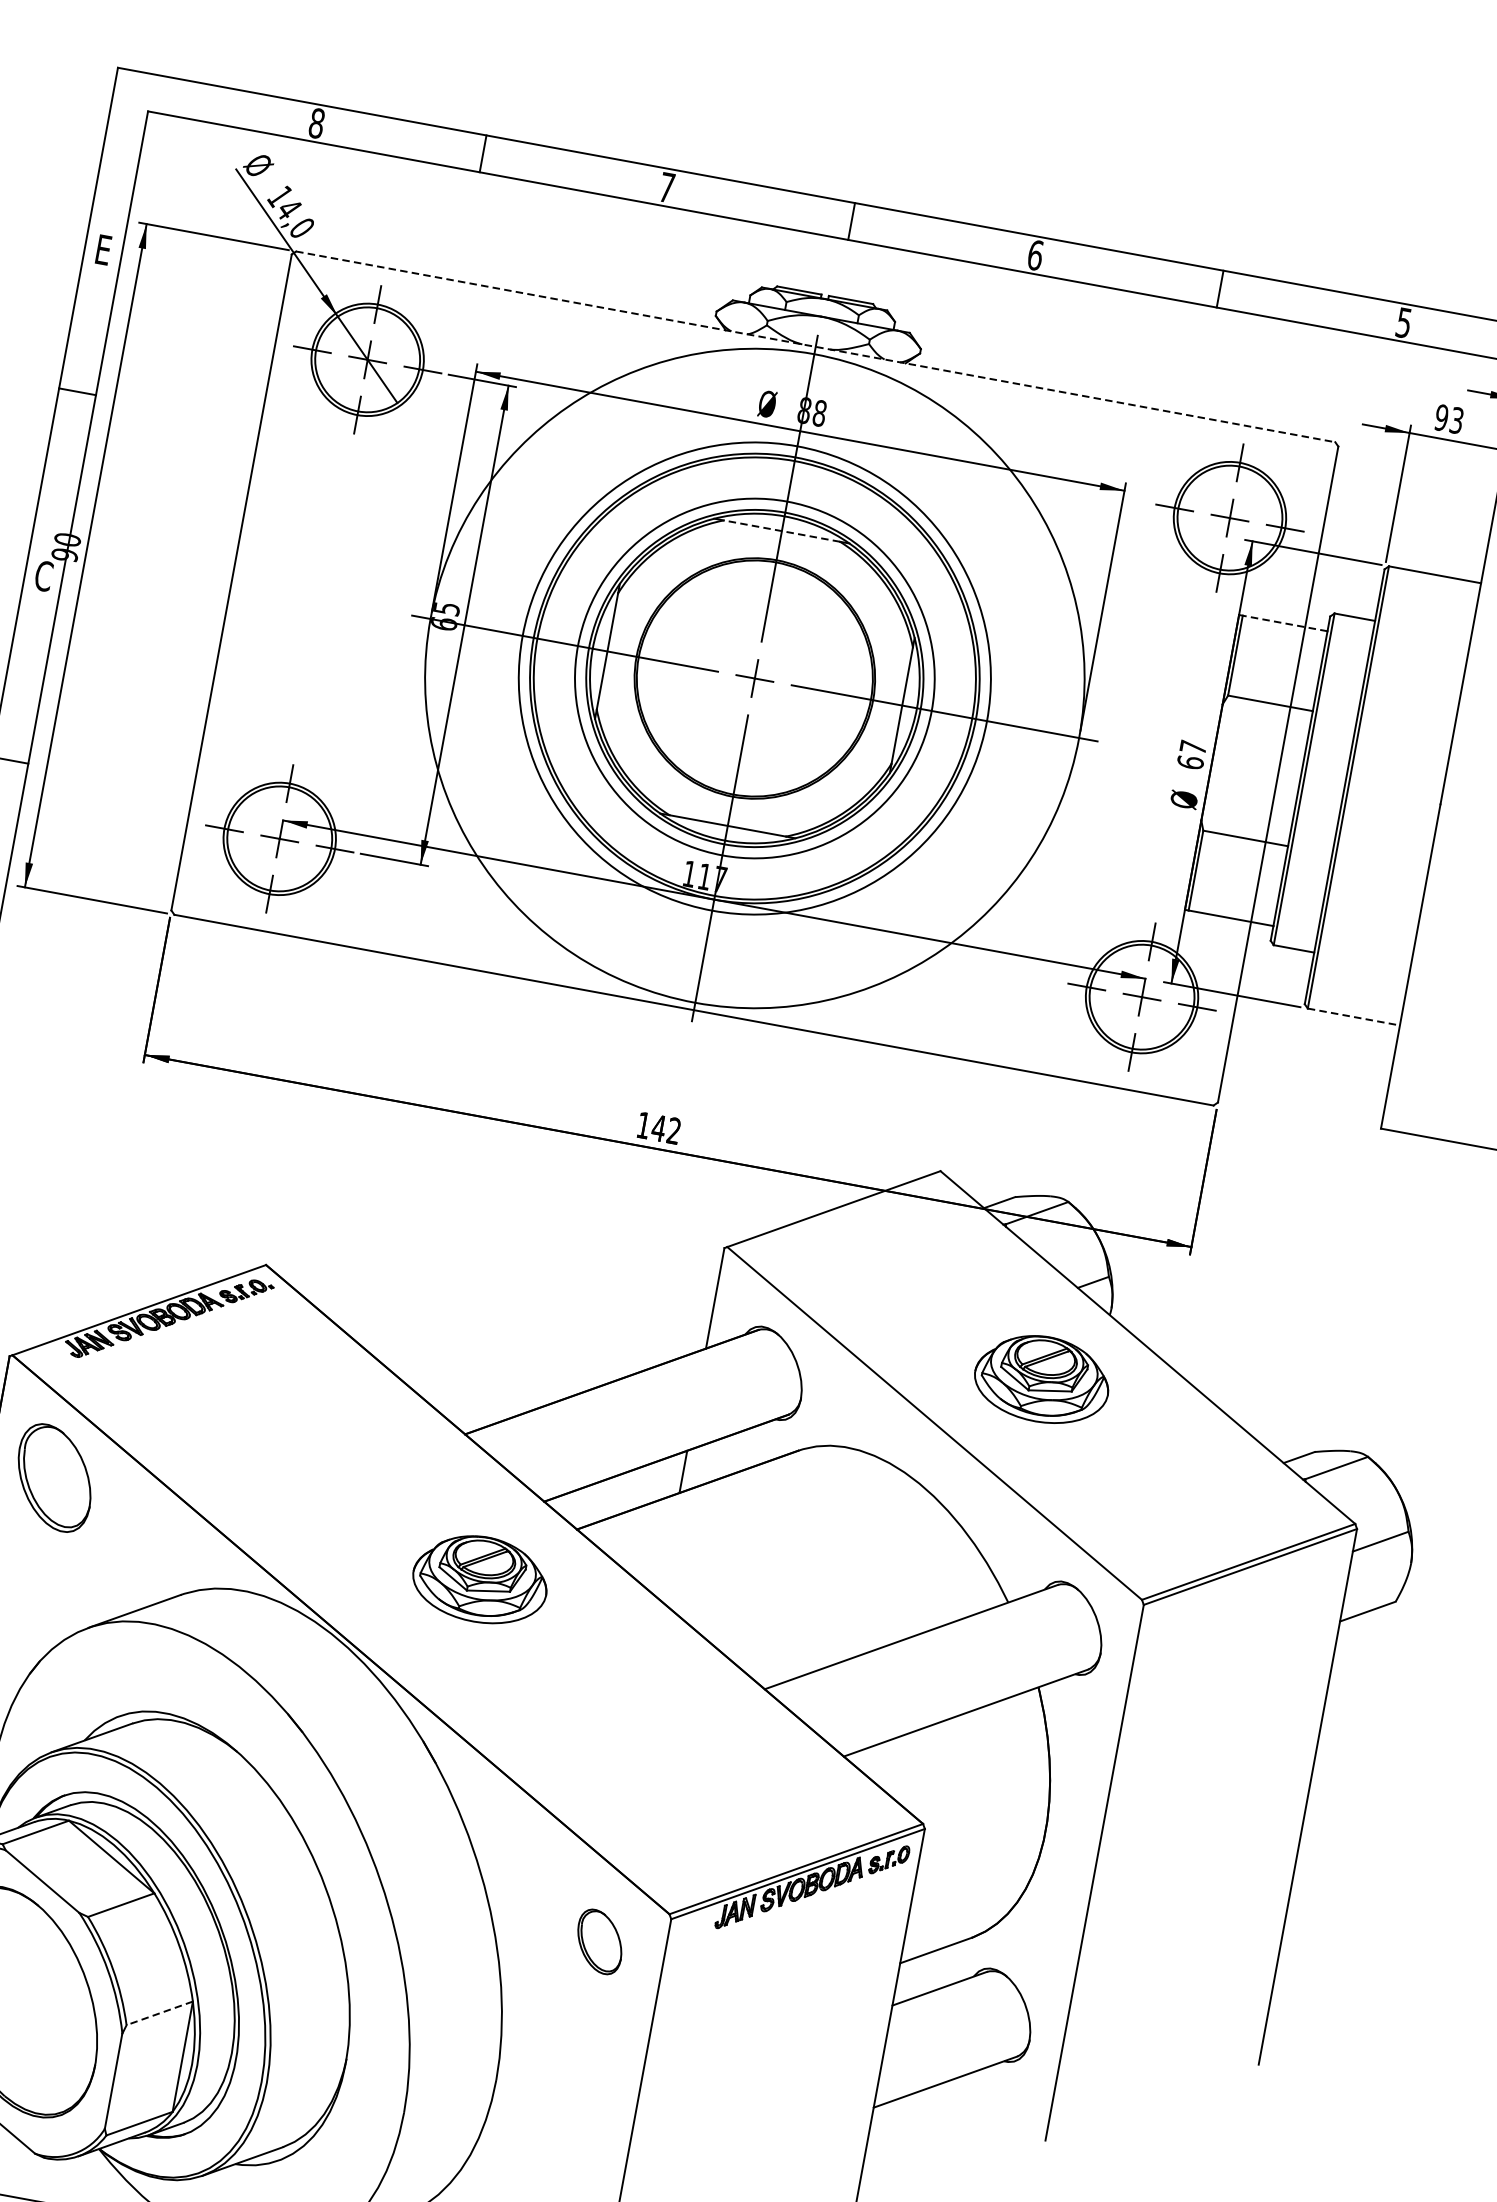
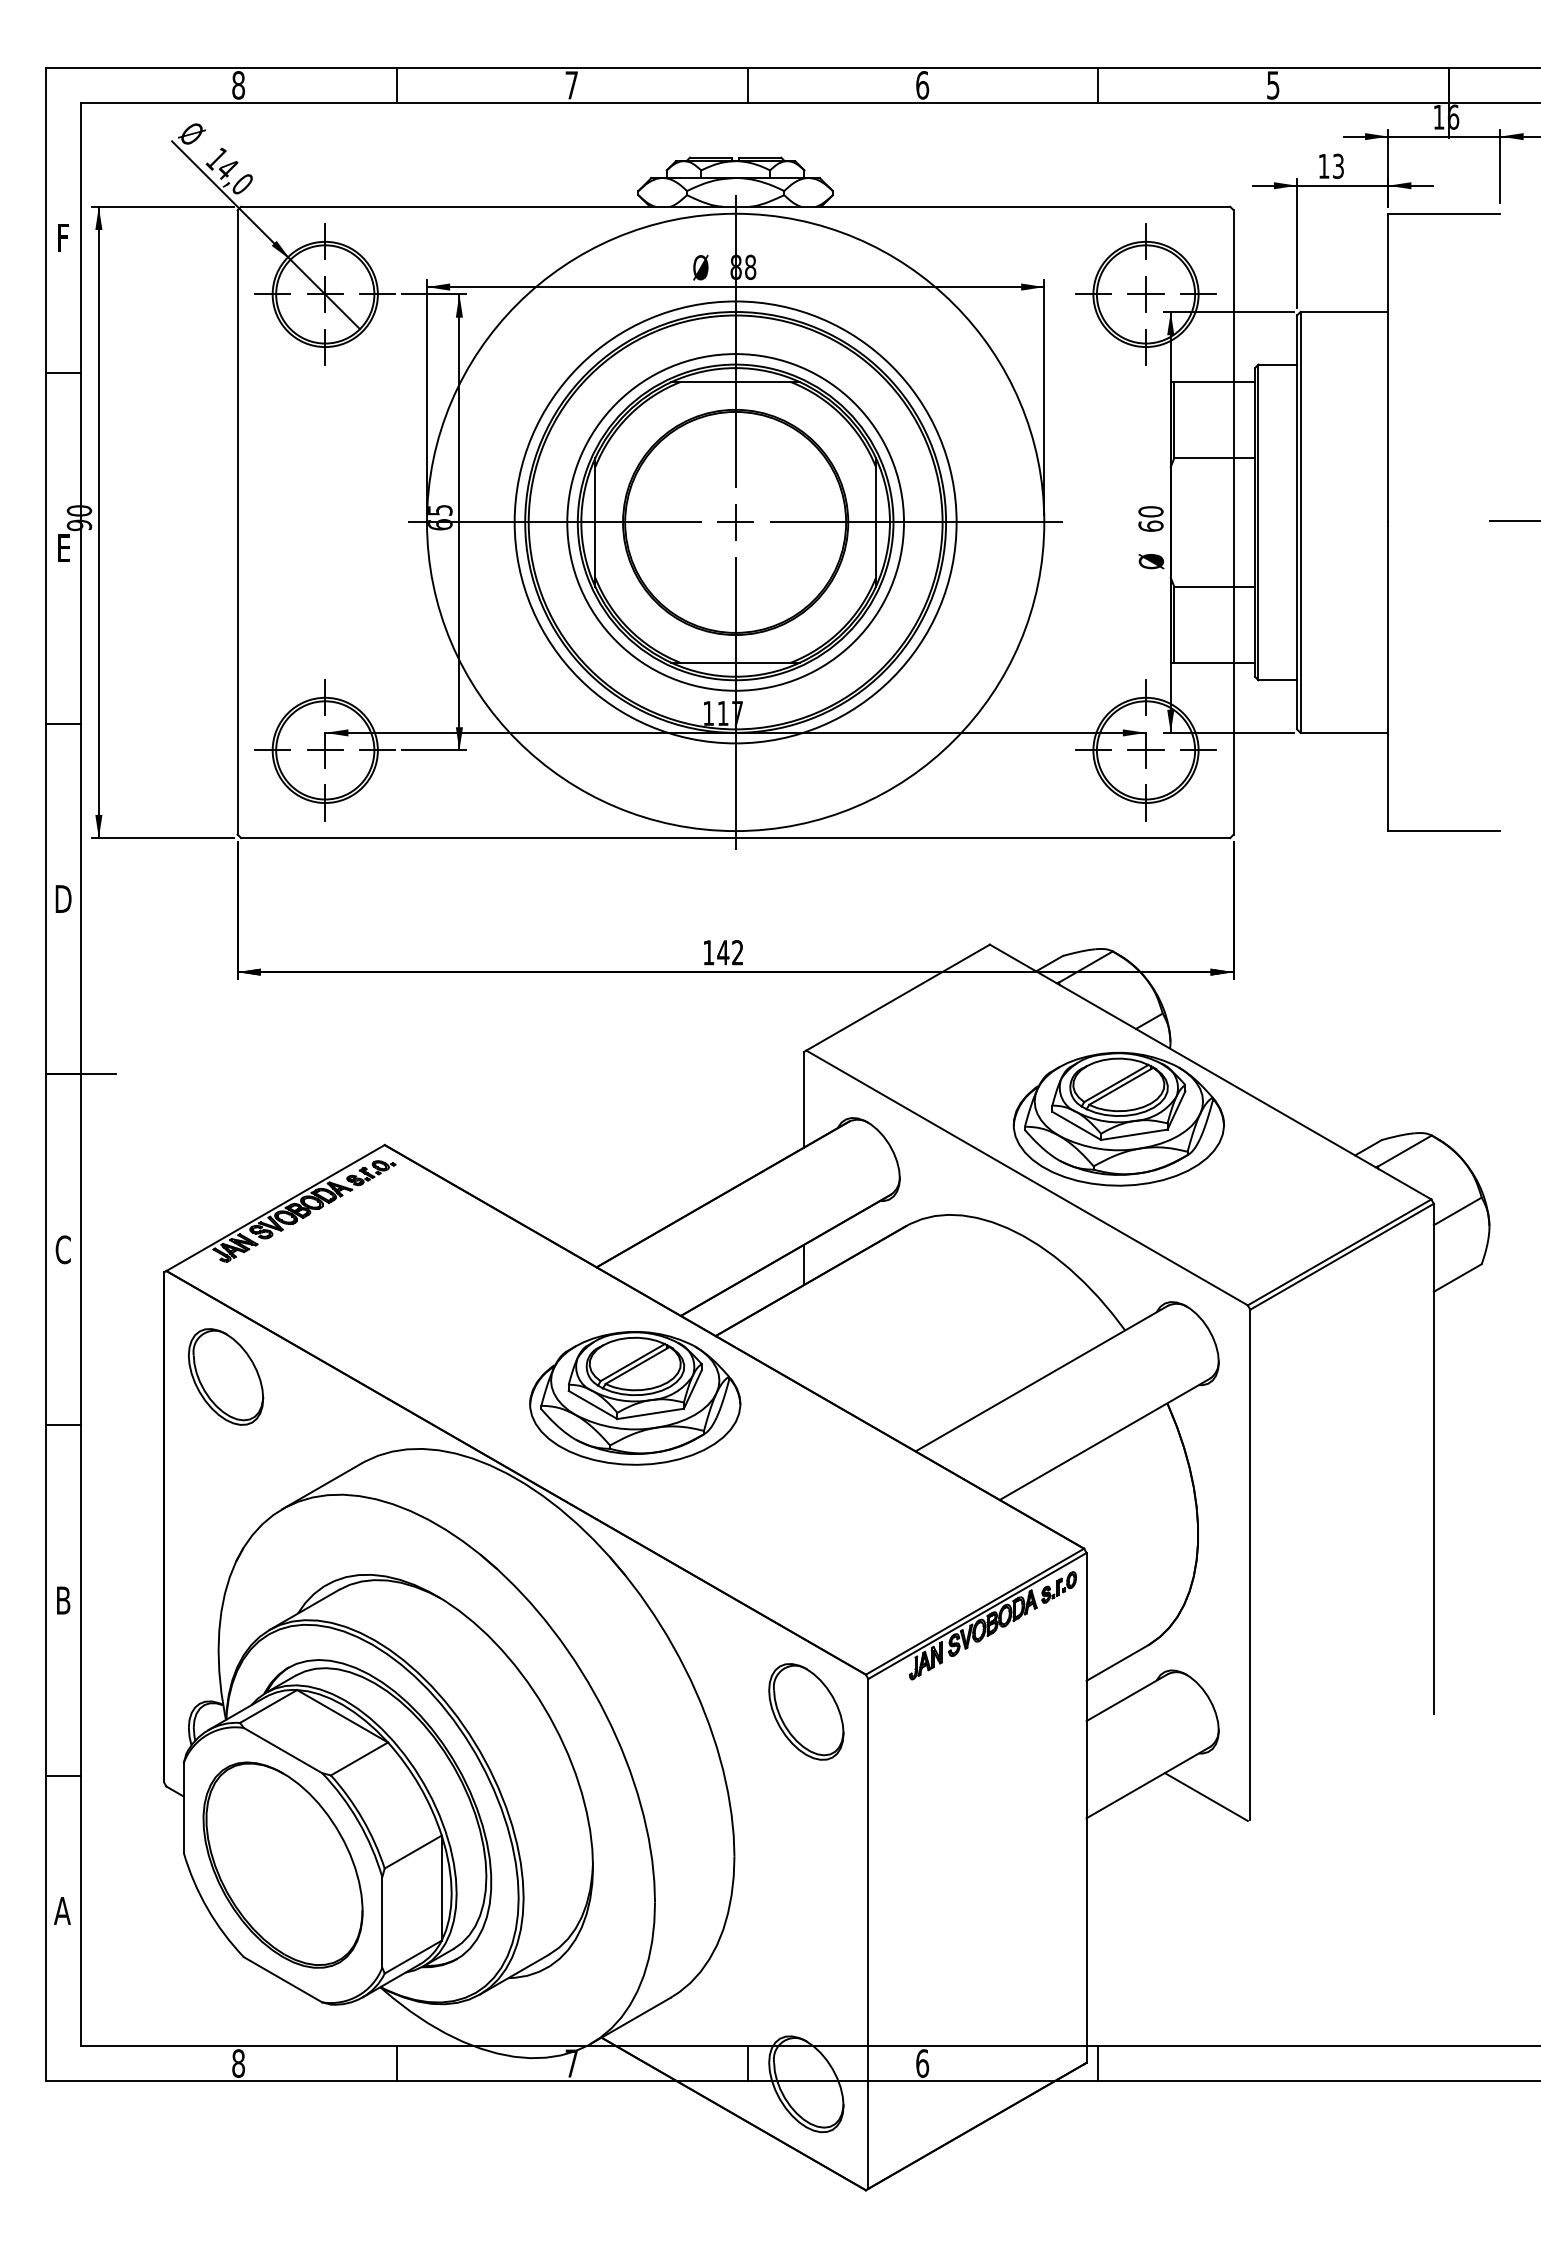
text: (104, 249) -> (64, 237), E -> F
line: (815, 346) -> (735, 206), dashed -> solid
text: (1441, 416) -> (1323, 165), 93 -> 13
line: (781, 531) -> (735, 382), dashed -> solid
text: (43, 576) -> (63, 548), C -> E
line: (1284, 623) -> (1214, 382), dashed -> solid
text: (1192, 747) -> (1150, 511), 67 -> 60
line: (1354, 1016) -> (1344, 732), dashed -> solid
part: (1042, 1378) -> (1118, 1118), size x1.67
part: (480, 1579) -> (635, 1398), size x1.67
part: (600, 1941) -> (806, 1711), size x1.67
line: (159, 2013) -> (413, 1852), dashed -> solid
line: (1002, 2107) -> (1205, 1796), added

